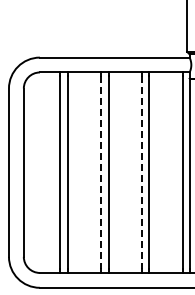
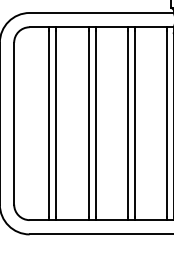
line: (101, 172) -> (88, 123), dashed -> solid
line: (142, 172) -> (128, 123), dashed -> solid

